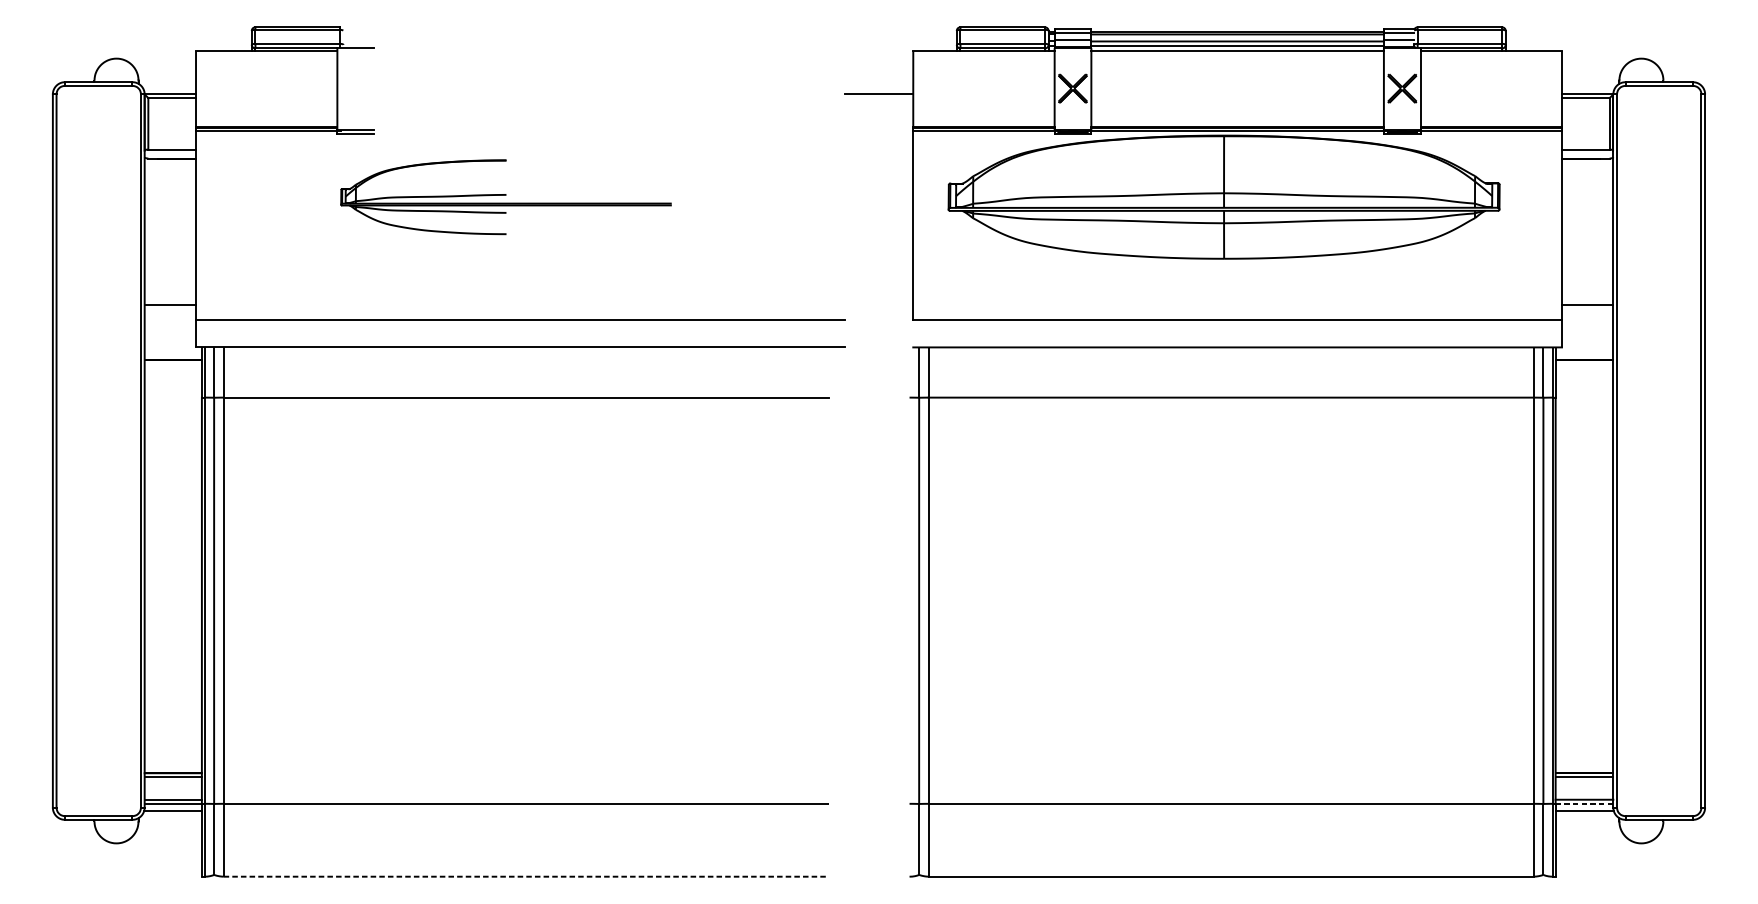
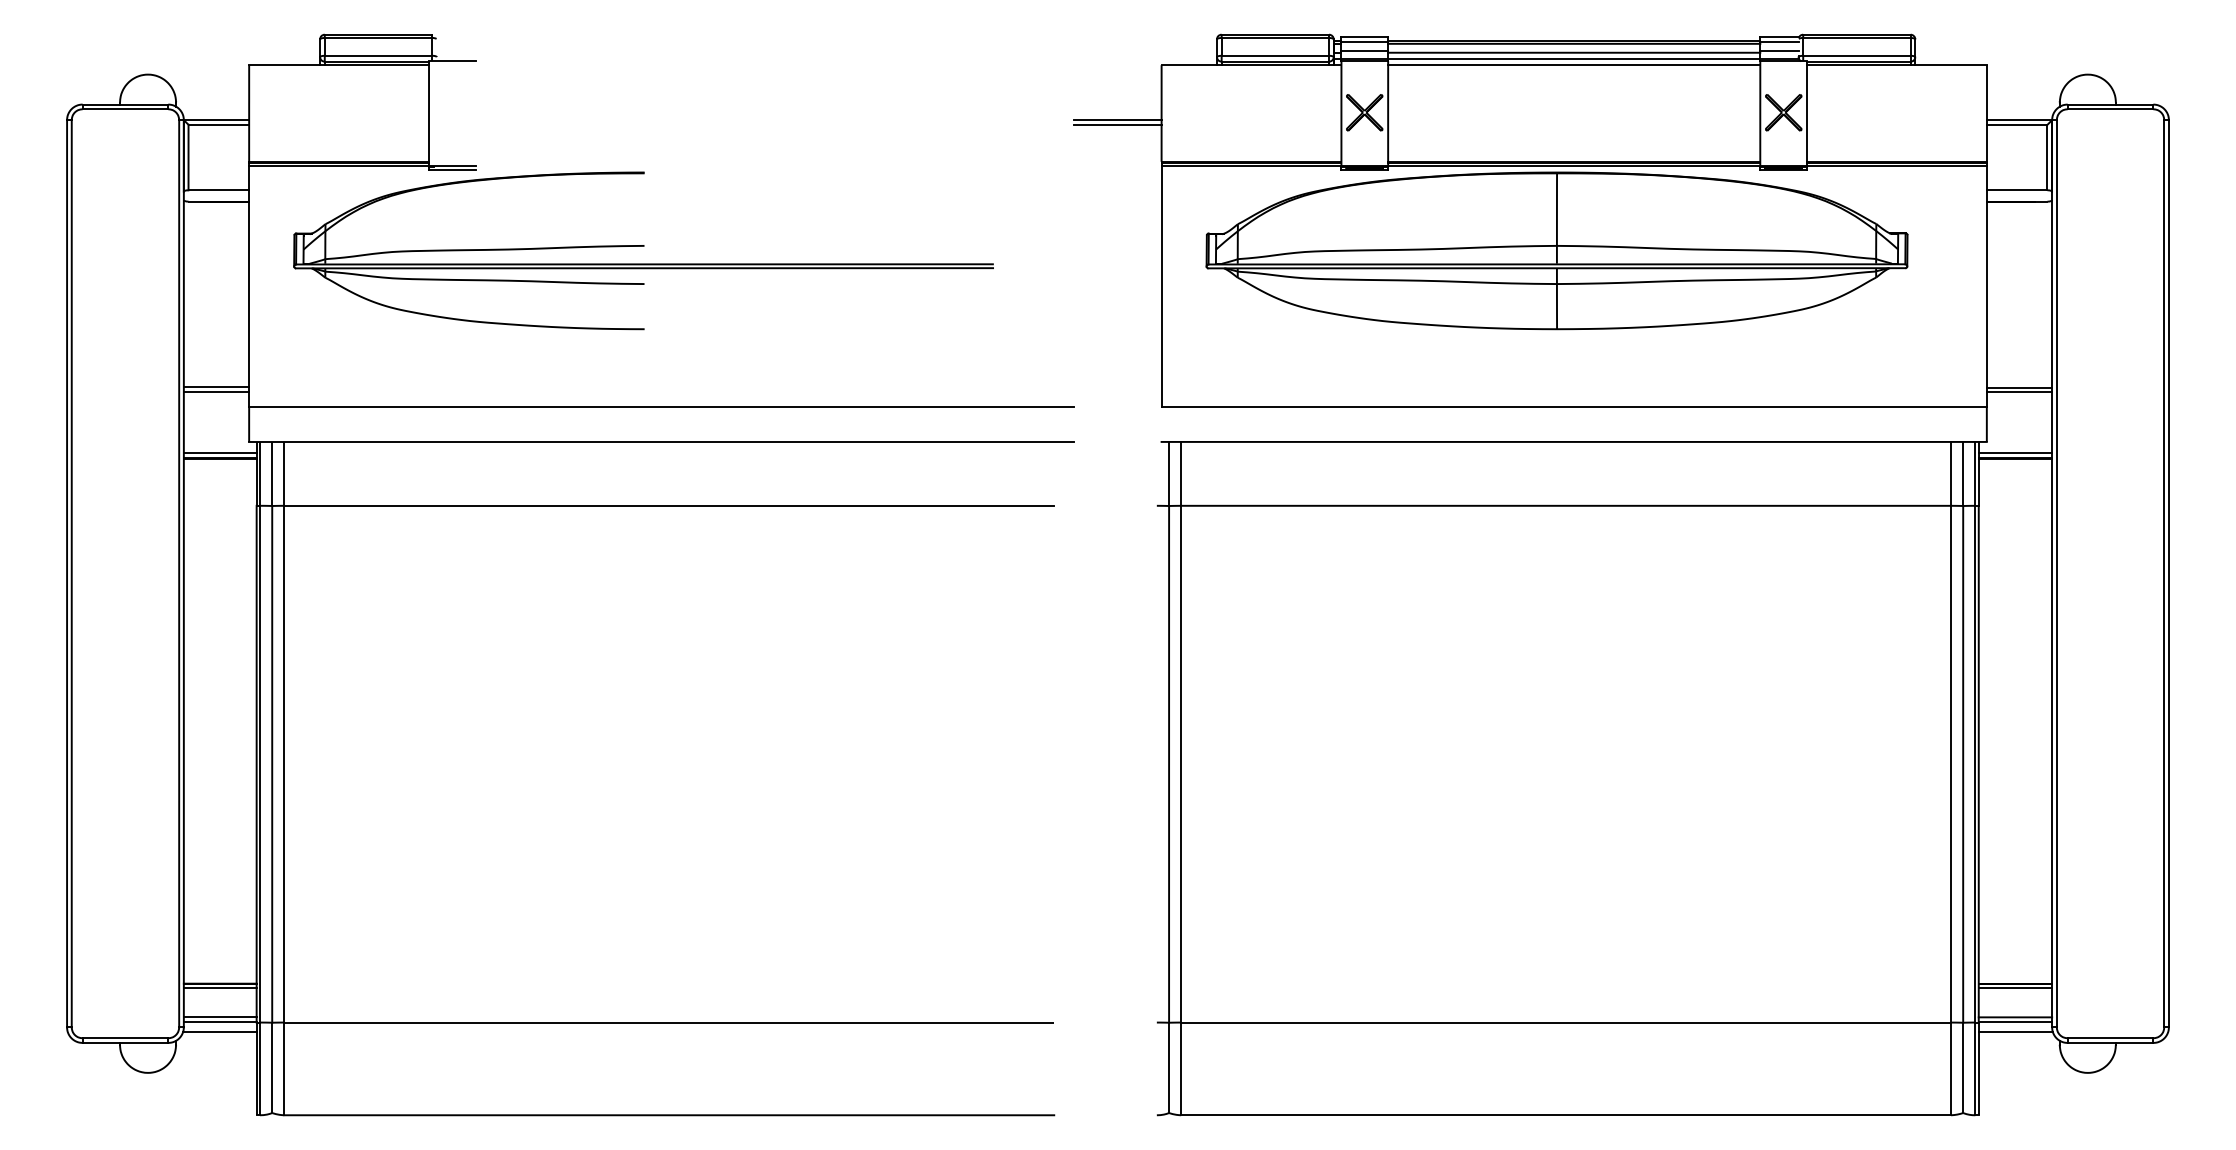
line: (878, 97) -> (1117, 124), added
part: (505, 196) -> (643, 250), size x1.67
line: (170, 307) -> (216, 391), added
line: (1587, 307) -> (2019, 391), added
line: (172, 355) -> (219, 452), added
line: (1584, 355) -> (2015, 452), added
line: (1584, 803) -> (2015, 1022), dashed -> solid
line: (526, 876) -> (669, 1115), dashed -> solid

